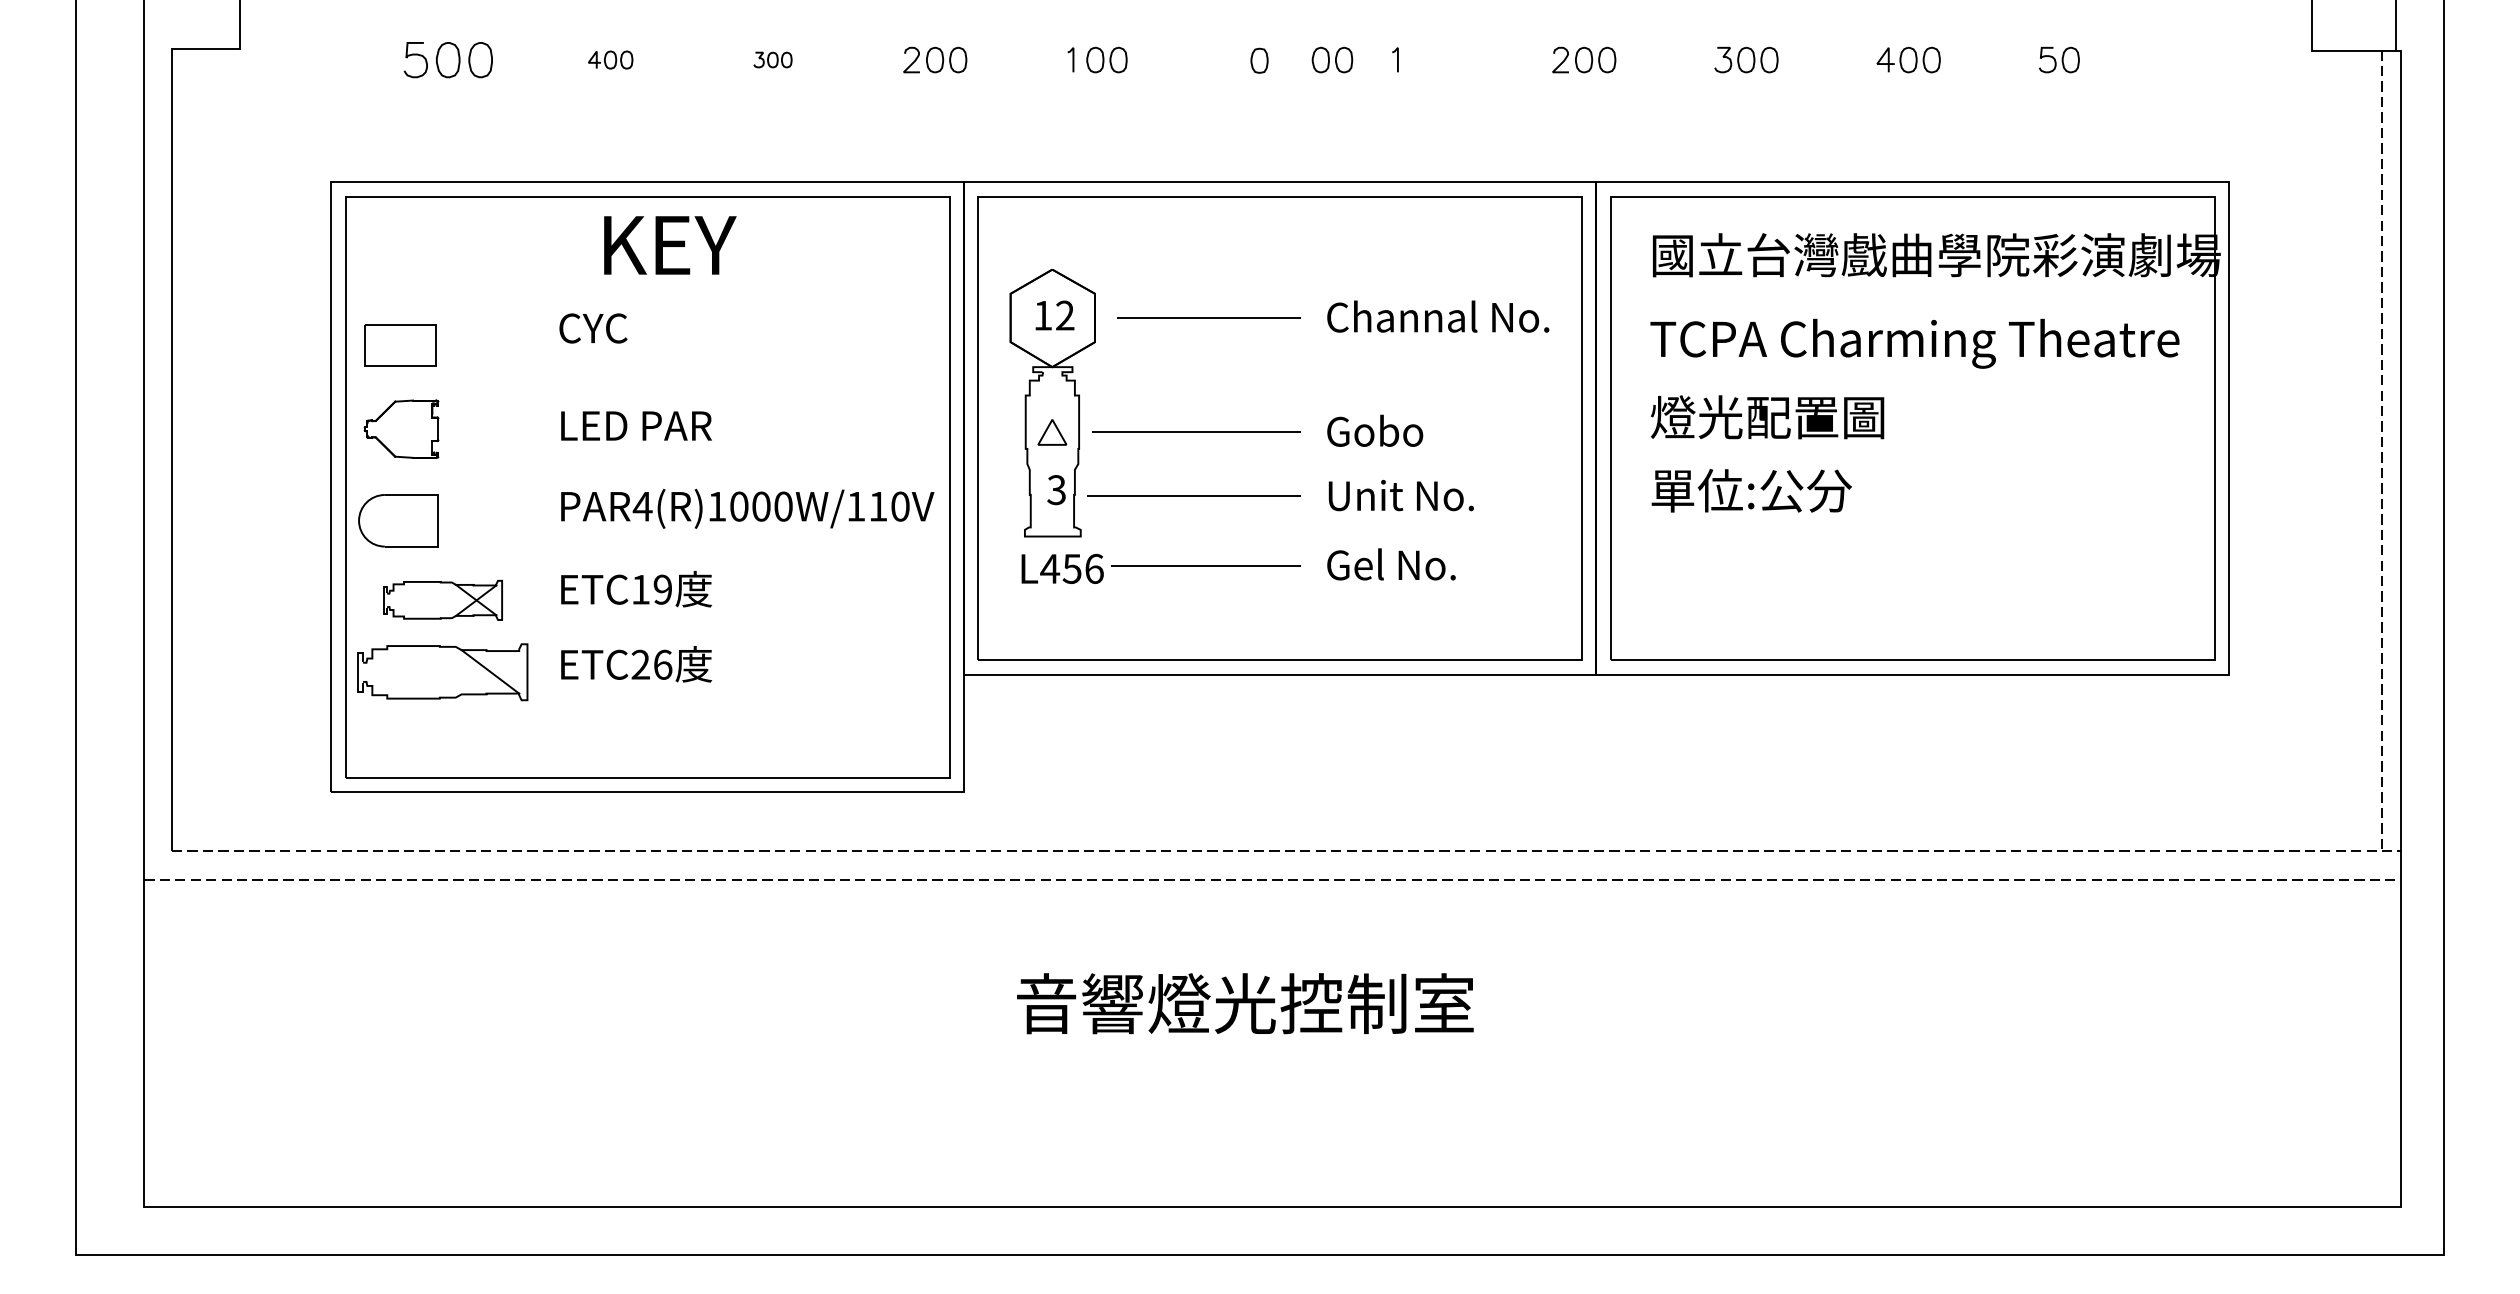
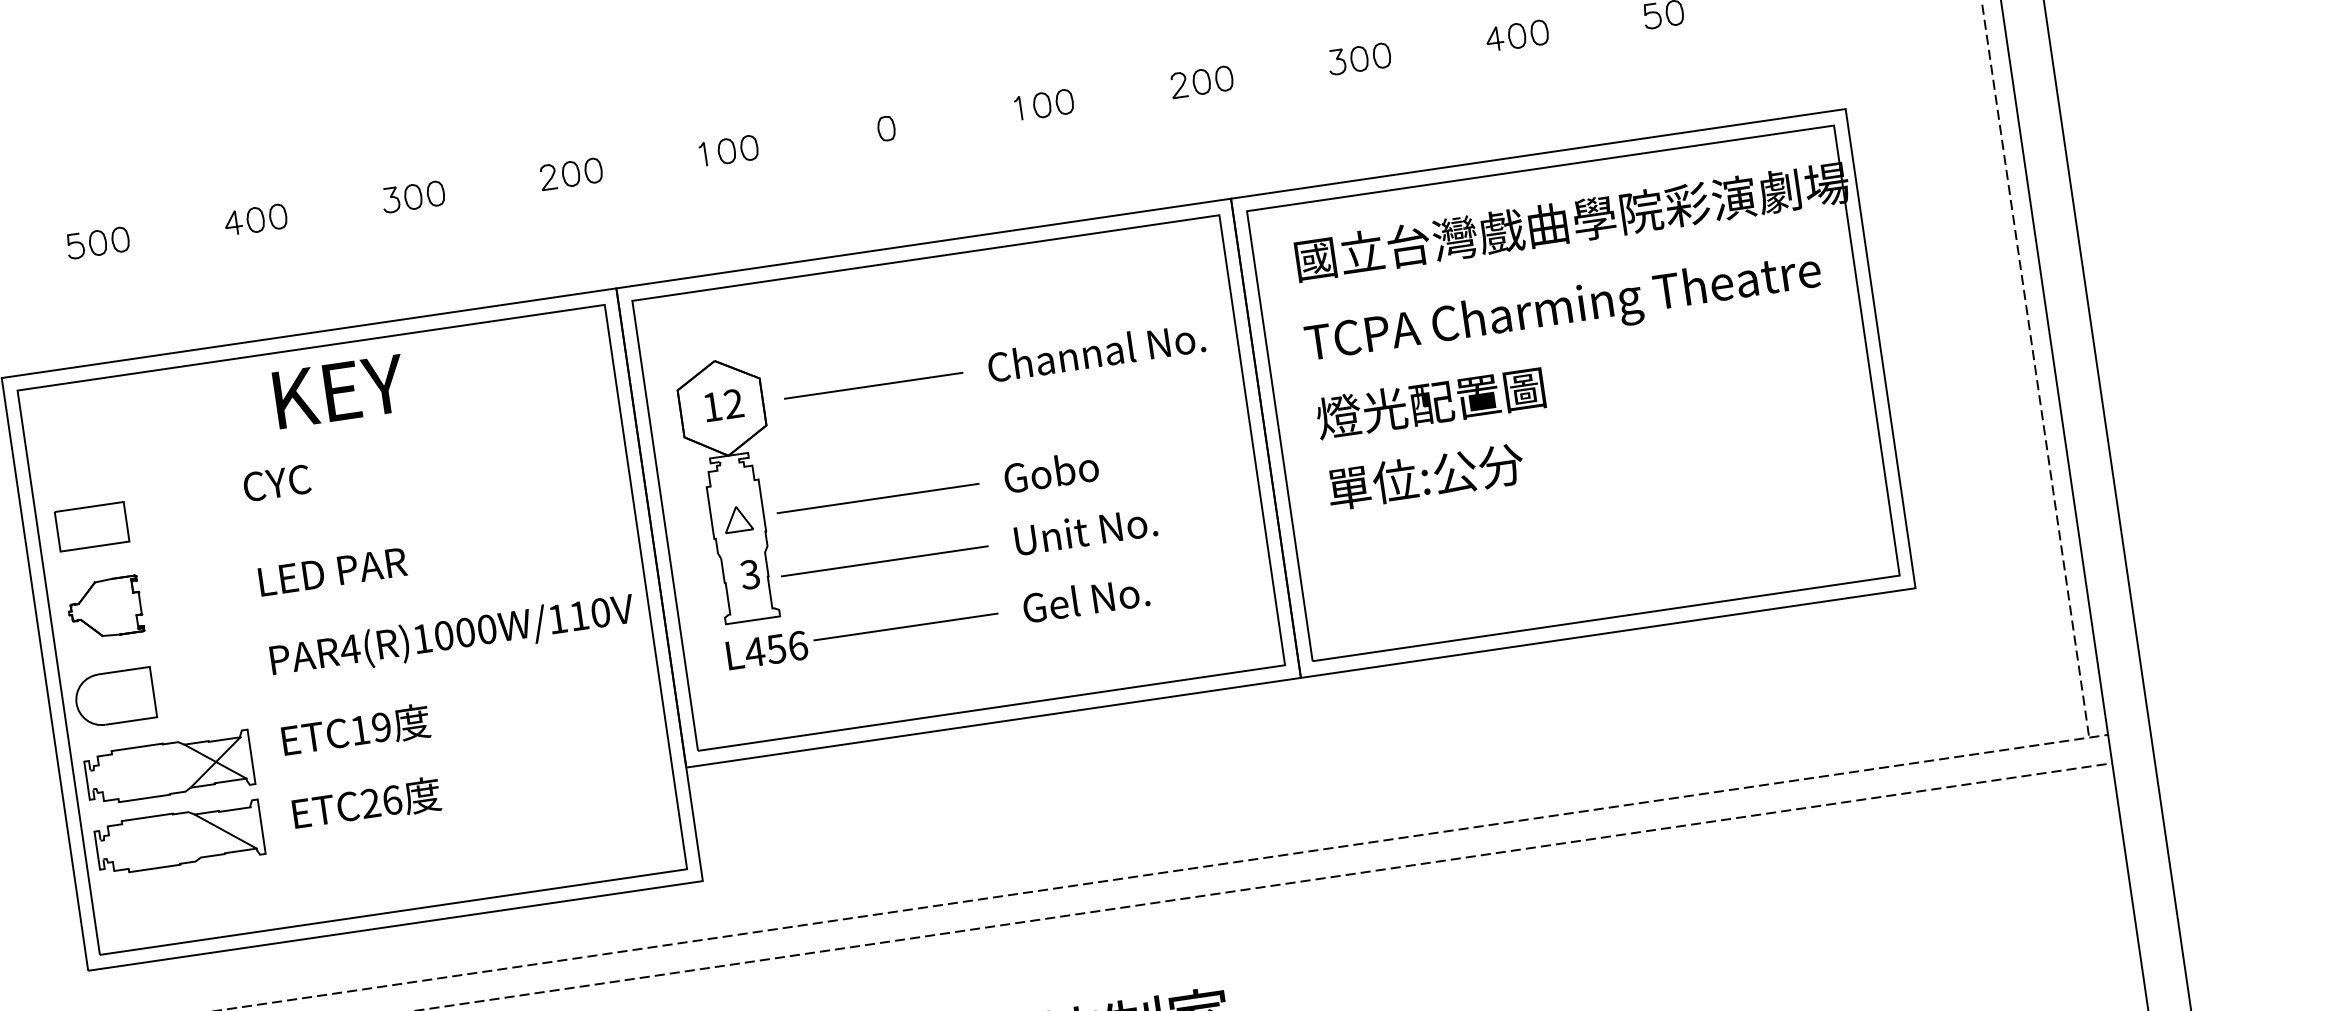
part: (448, 59) -> (98, 242), size x0.71
part: (610, 59) -> (255, 219), size x1.43
part: (772, 59) -> (412, 196), size x1.67
part: (1332, 59) -> (1053, 103), moved
part: (442, 600) -> (168, 769), size x1.43

